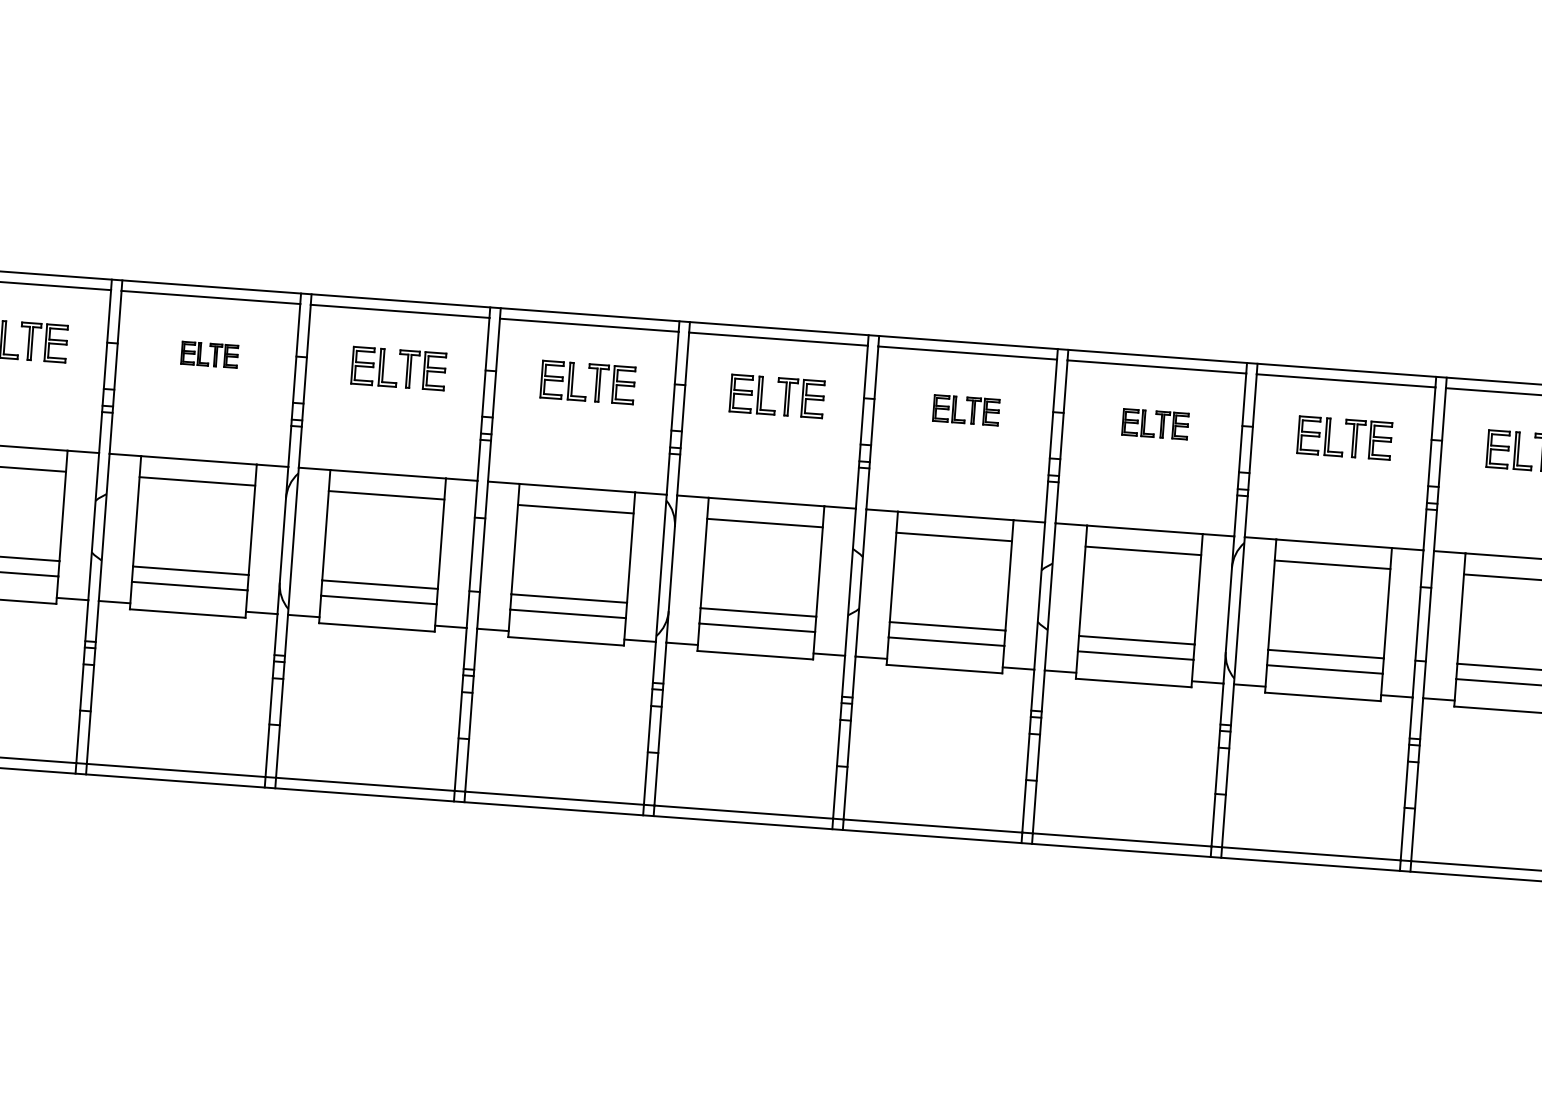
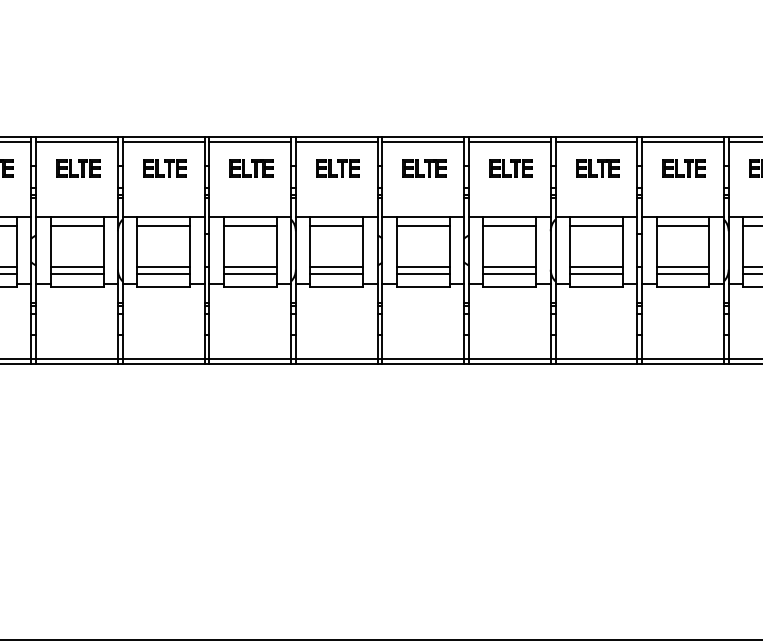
part: (209, 354) -> (78, 168), size x1.67
part: (966, 410) -> (424, 168), size x1.43
part: (1154, 424) -> (510, 168), size x1.43

